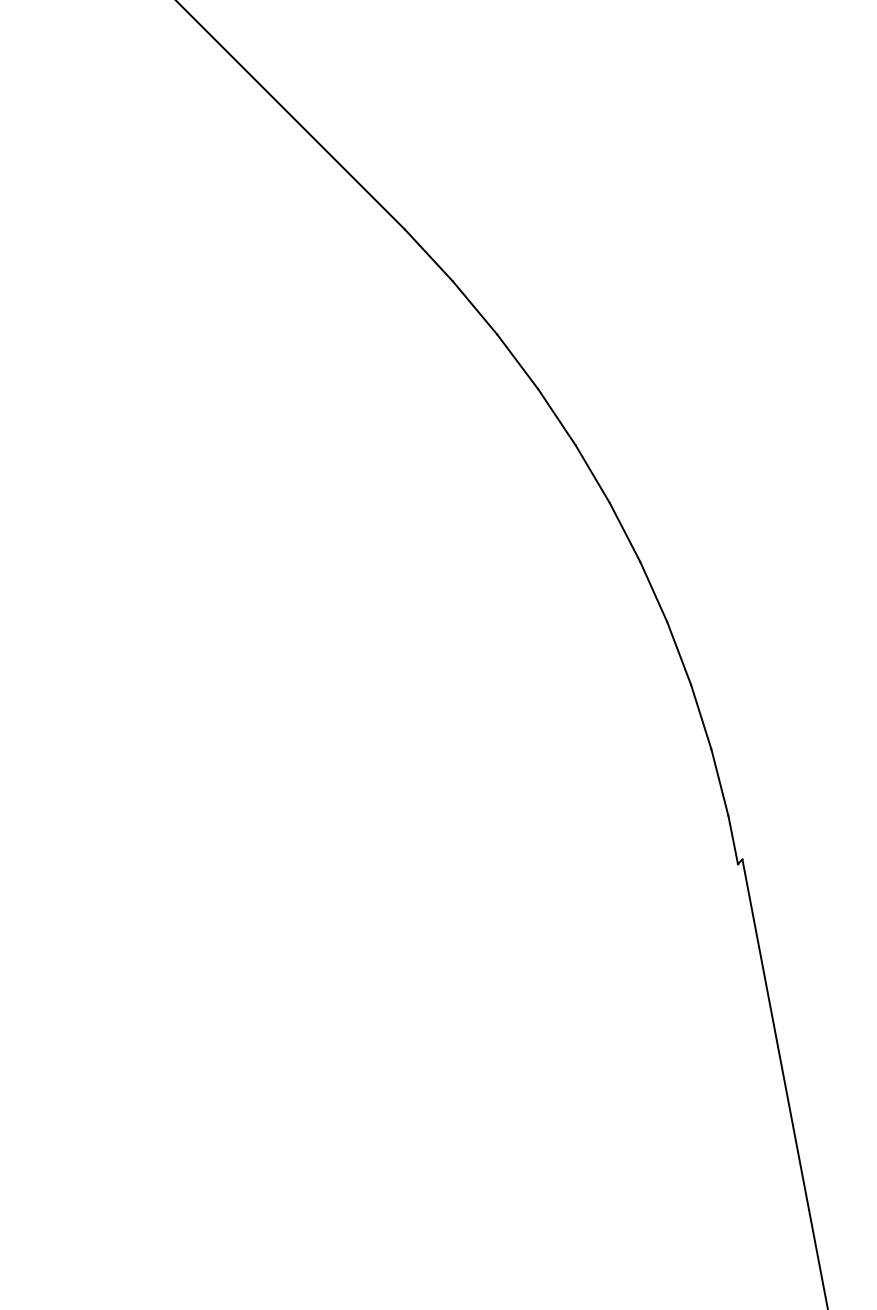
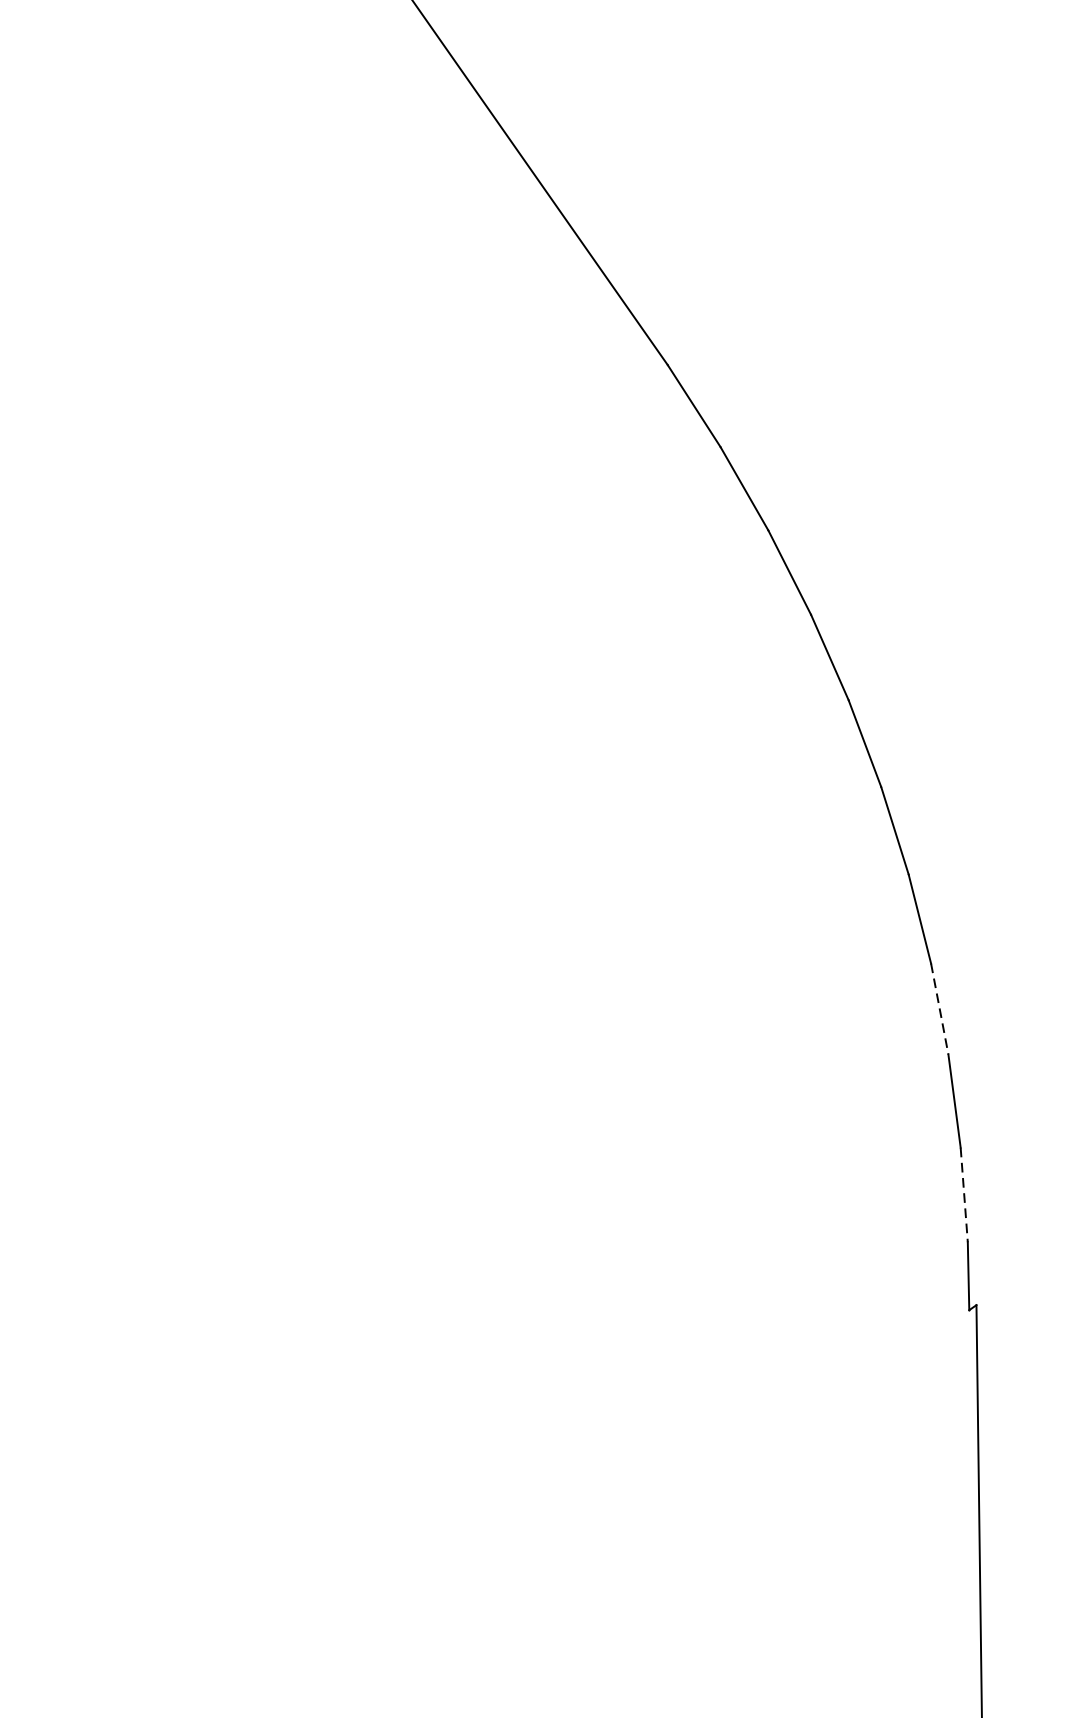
line: (679, 653) -> (940, 1009), solid -> dashed
line: (720, 783) -> (964, 1196), solid -> dashed

